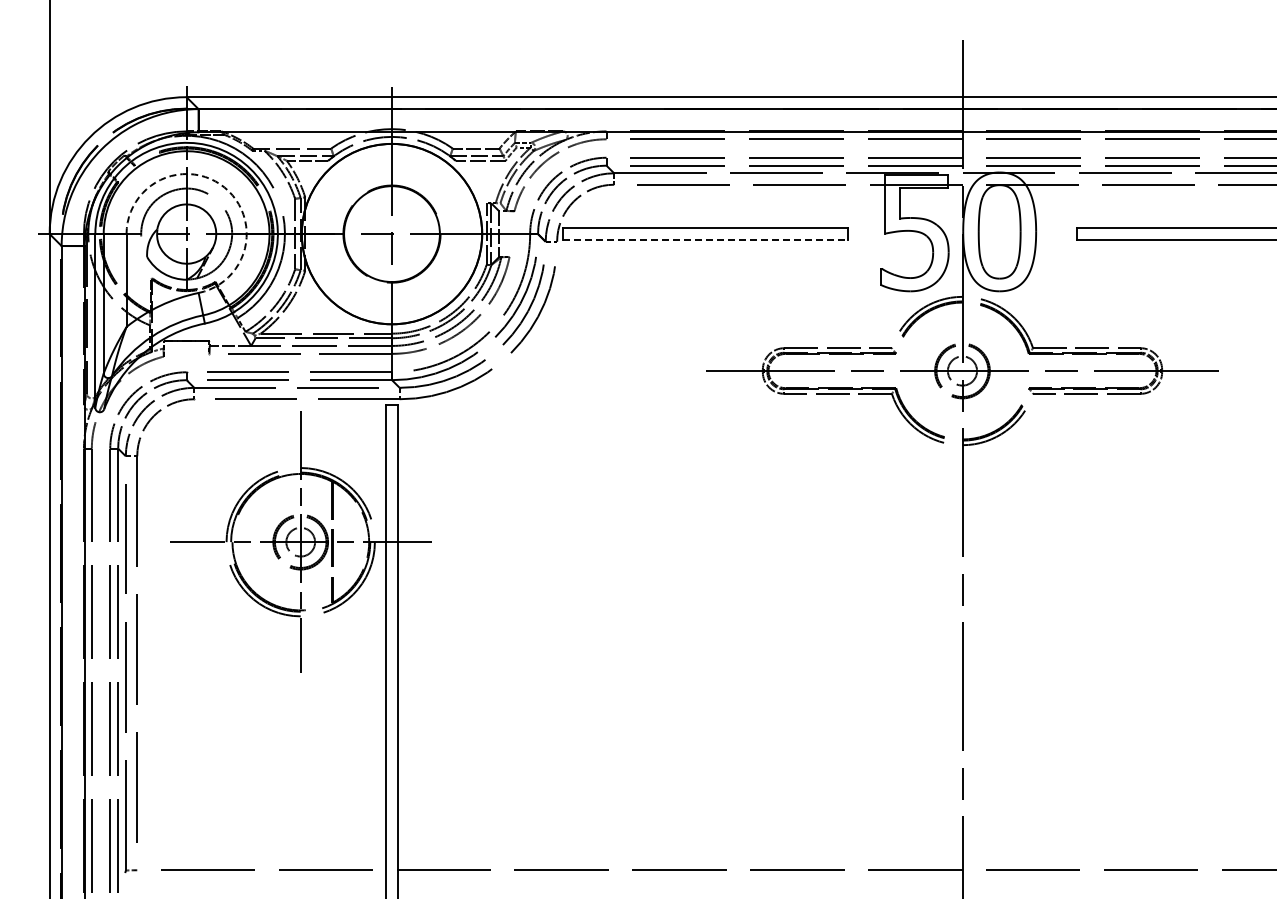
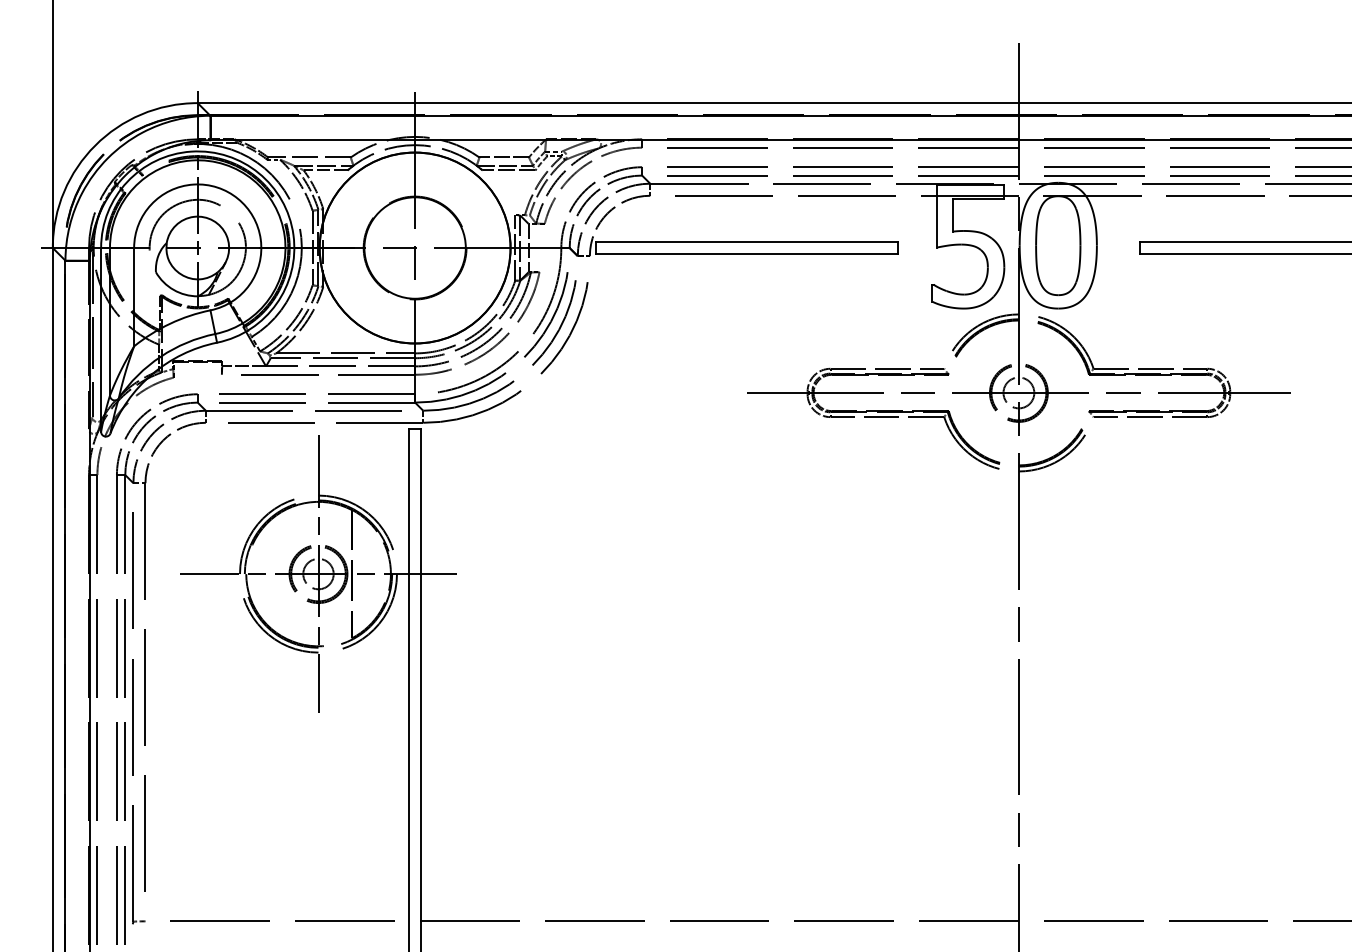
arc: (224, 187) -> (237, 198), dashed -> solid
line: (705, 239) -> (746, 253), dashed -> solid

